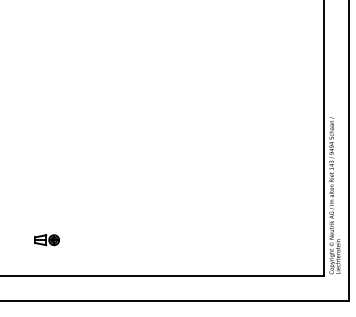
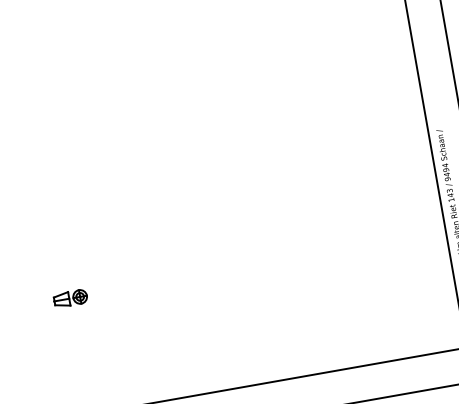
part: (46, 240) -> (69, 299), moved

